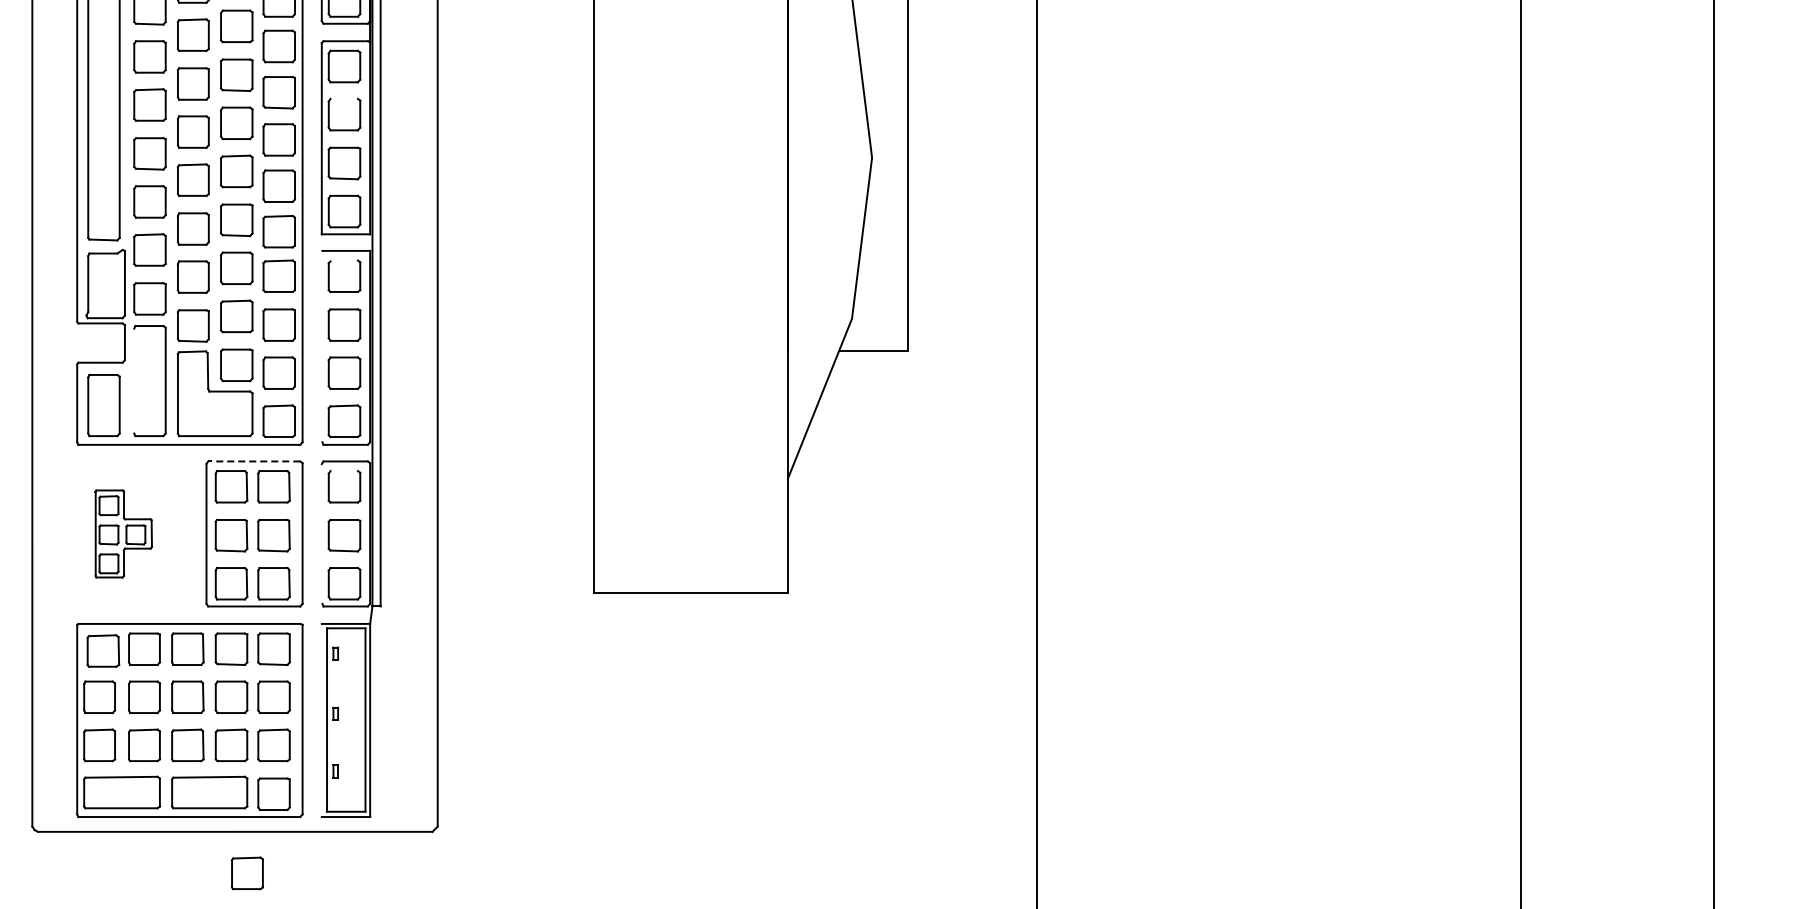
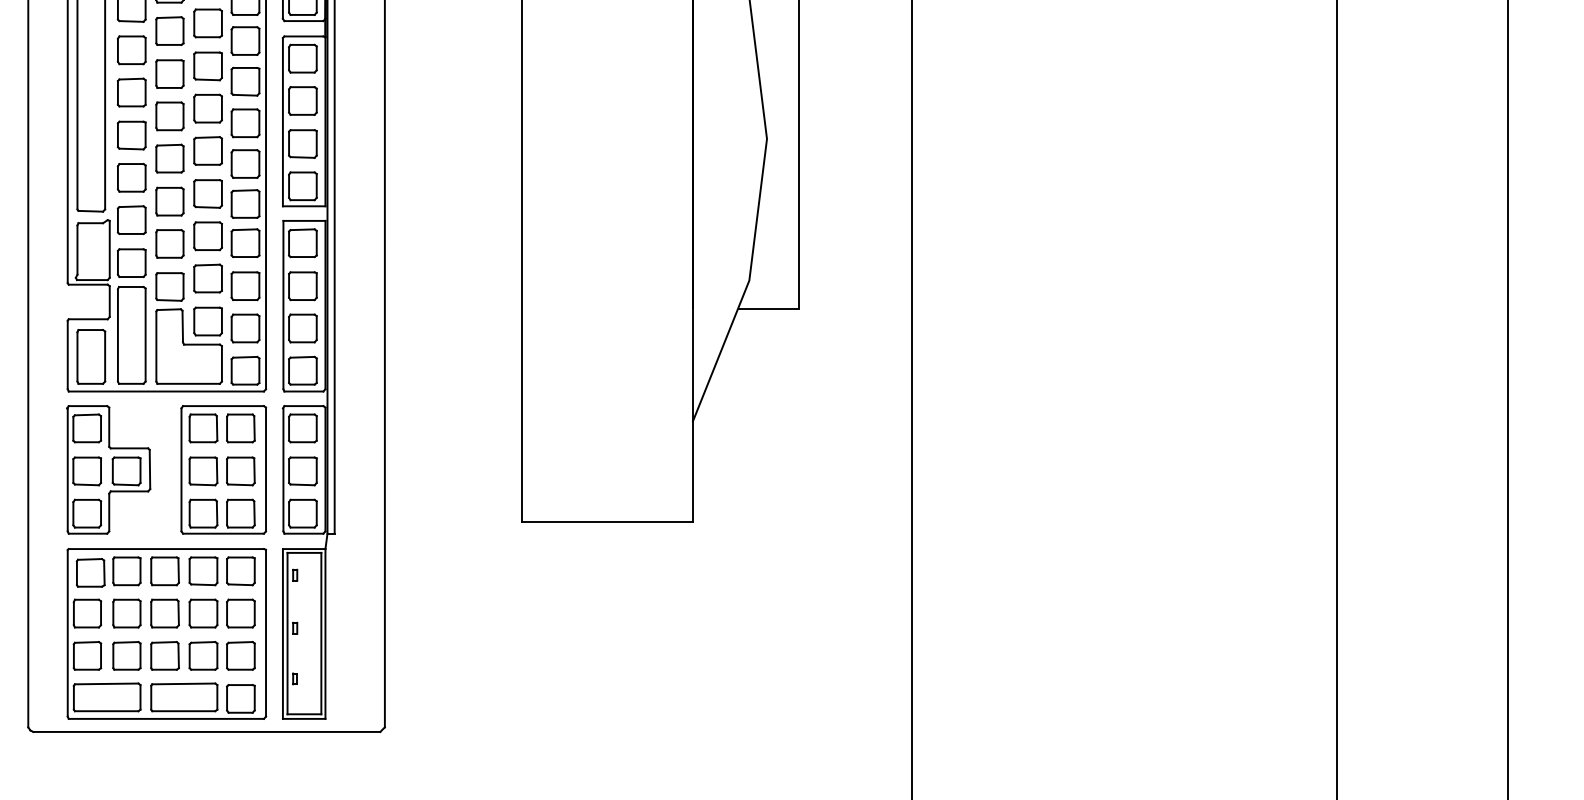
line: (343, 98) -> (302, 86), added
line: (343, 260) -> (302, 229), added
line: (322, 346) -> (283, 304), added
line: (134, 380) -> (118, 334), added
line: (253, 461) -> (222, 406), dashed -> solid
line: (343, 471) -> (302, 414), added
part: (123, 533) -> (108, 469), size x1.67
line: (322, 533) -> (283, 469), added
line: (321, 720) -> (282, 634), added
part: (247, 873) -> (217, 768), removed

